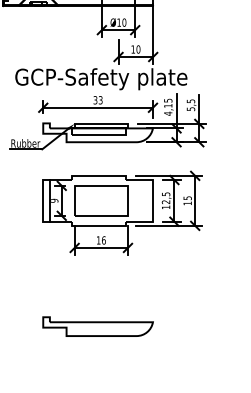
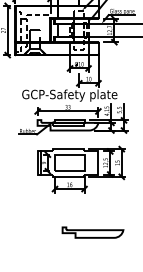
part: (97, 326) -> (92, 232), moved

